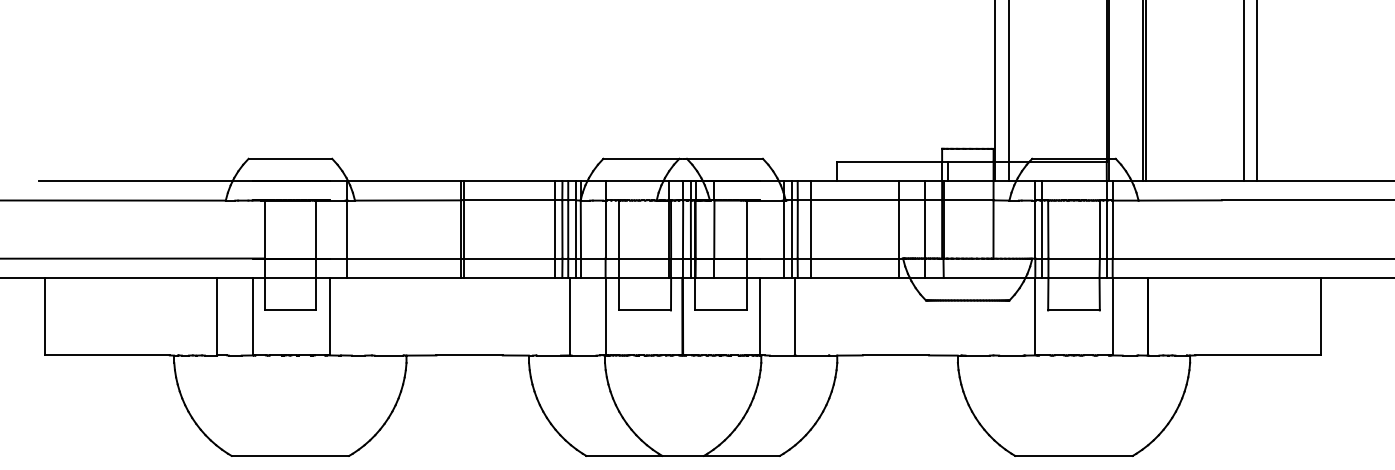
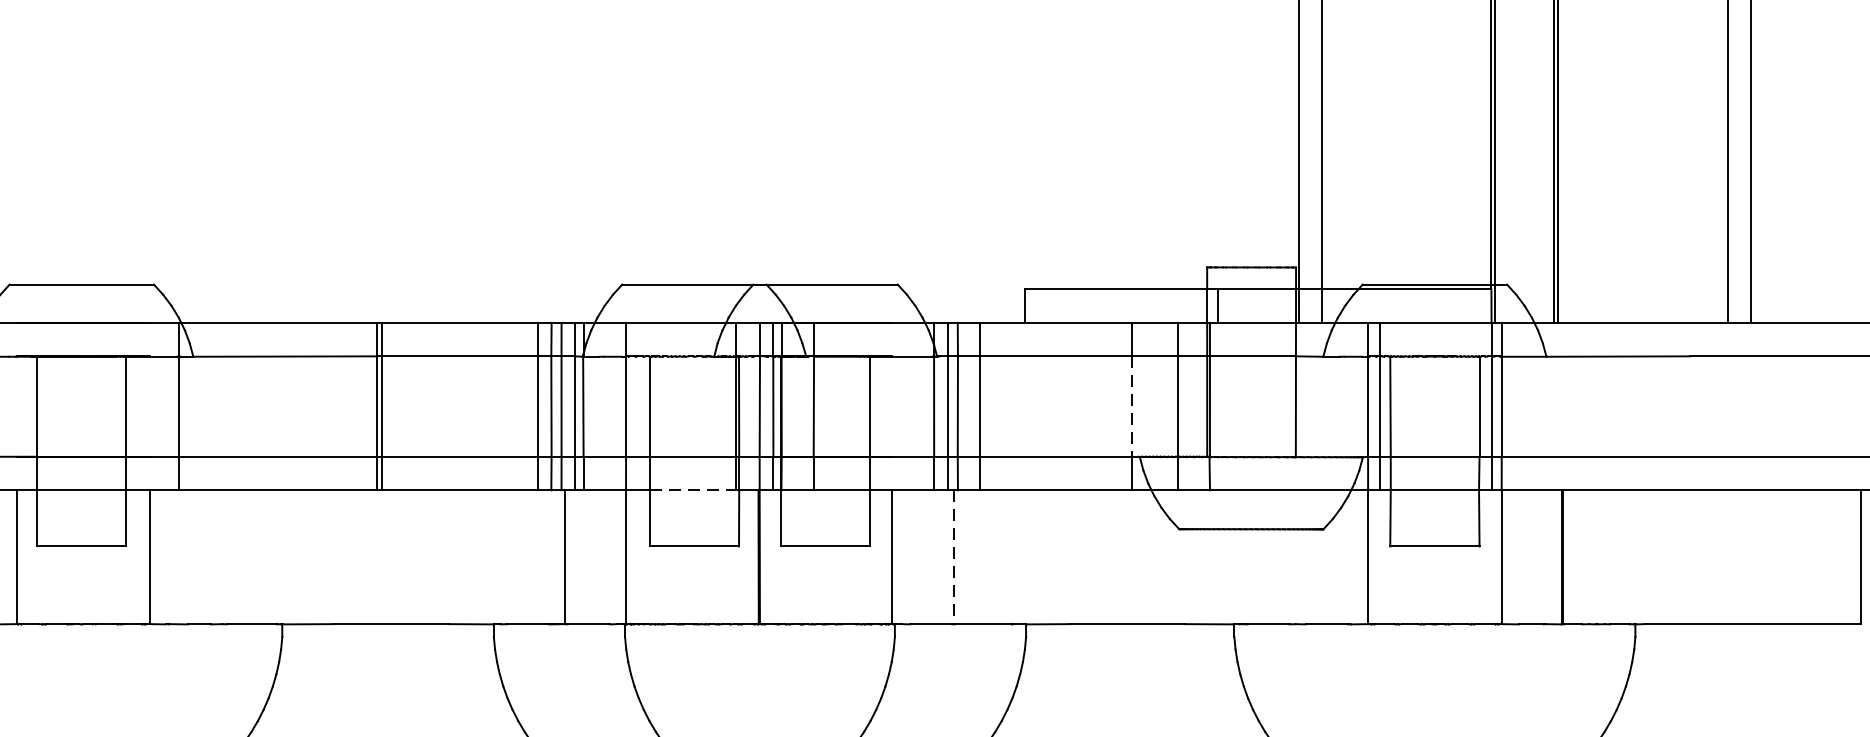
line: (898, 229) -> (1131, 406), solid -> dashed
line: (644, 277) -> (693, 489), solid -> dashed
line: (795, 316) -> (953, 556), solid -> dashed

